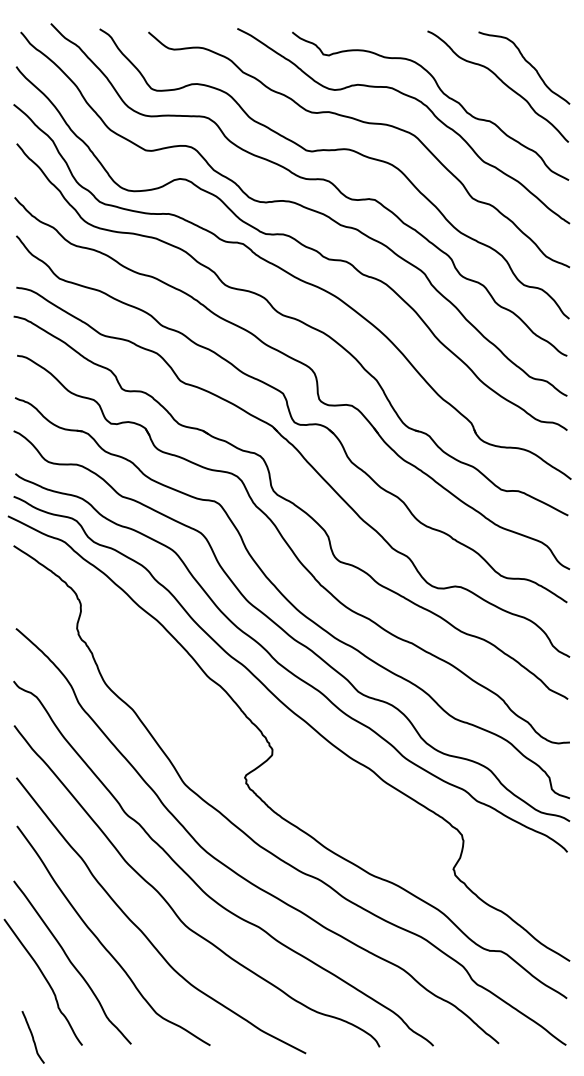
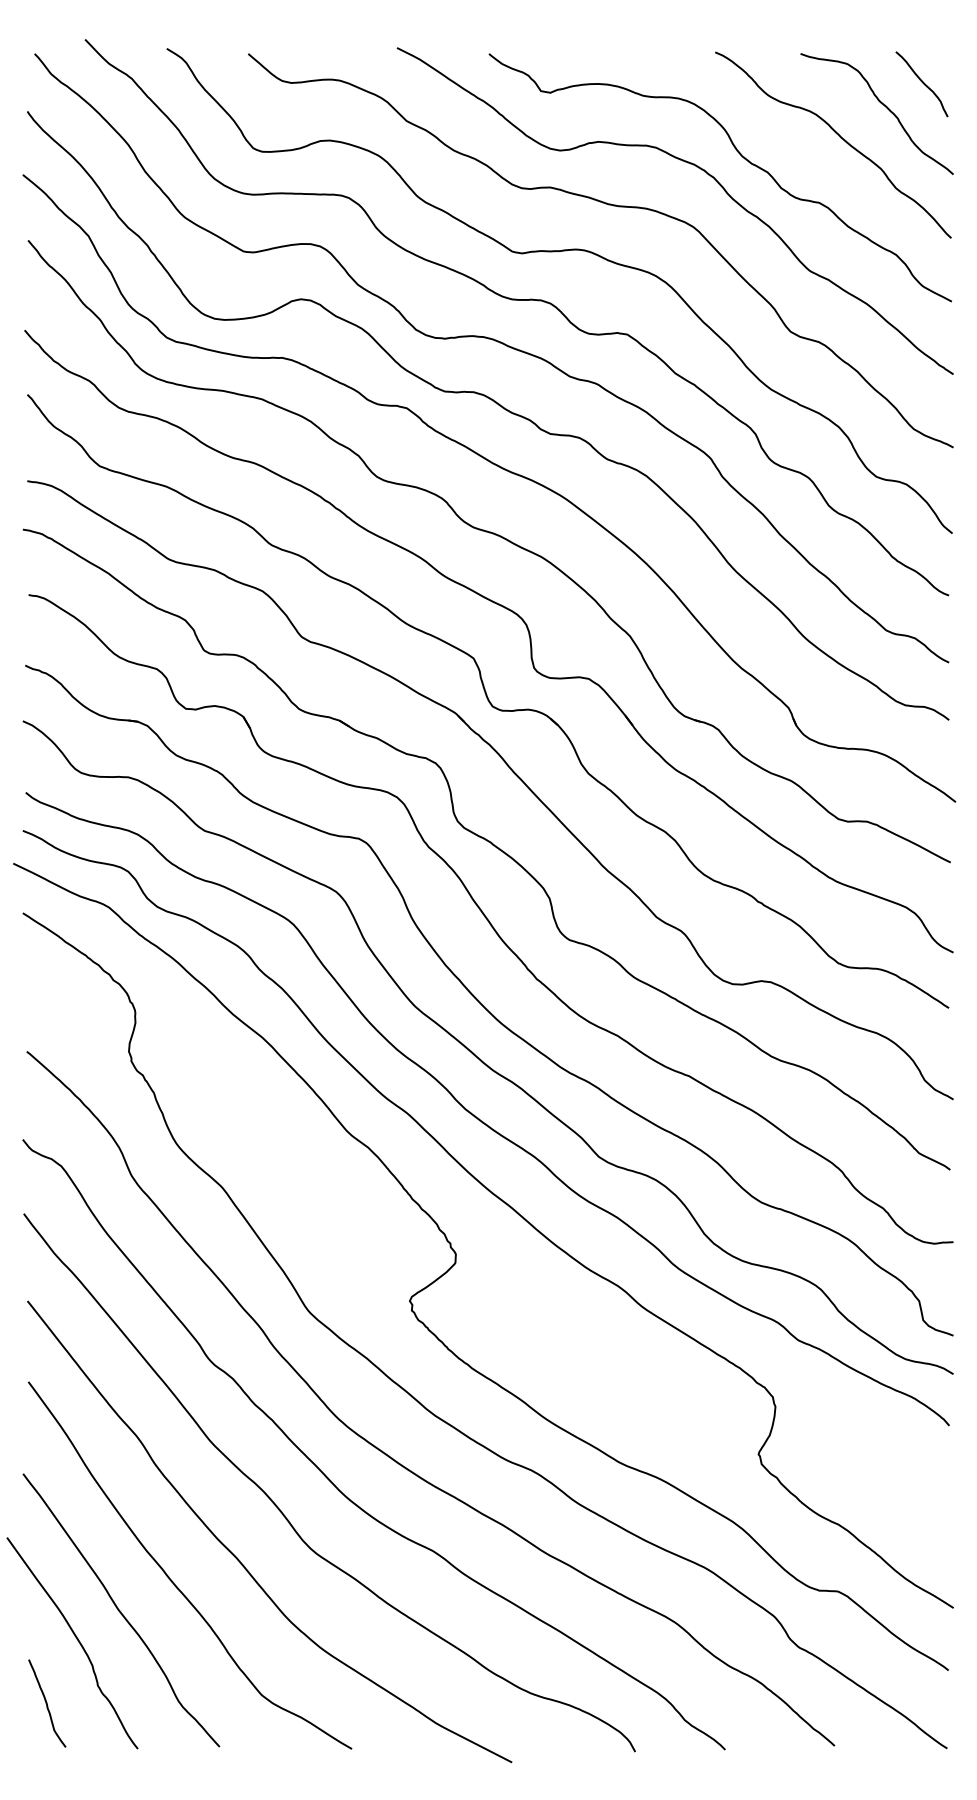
curve: (551, 50) -> (922, 84), added
curve: (32, 1037) -> (46, 1703), moved

